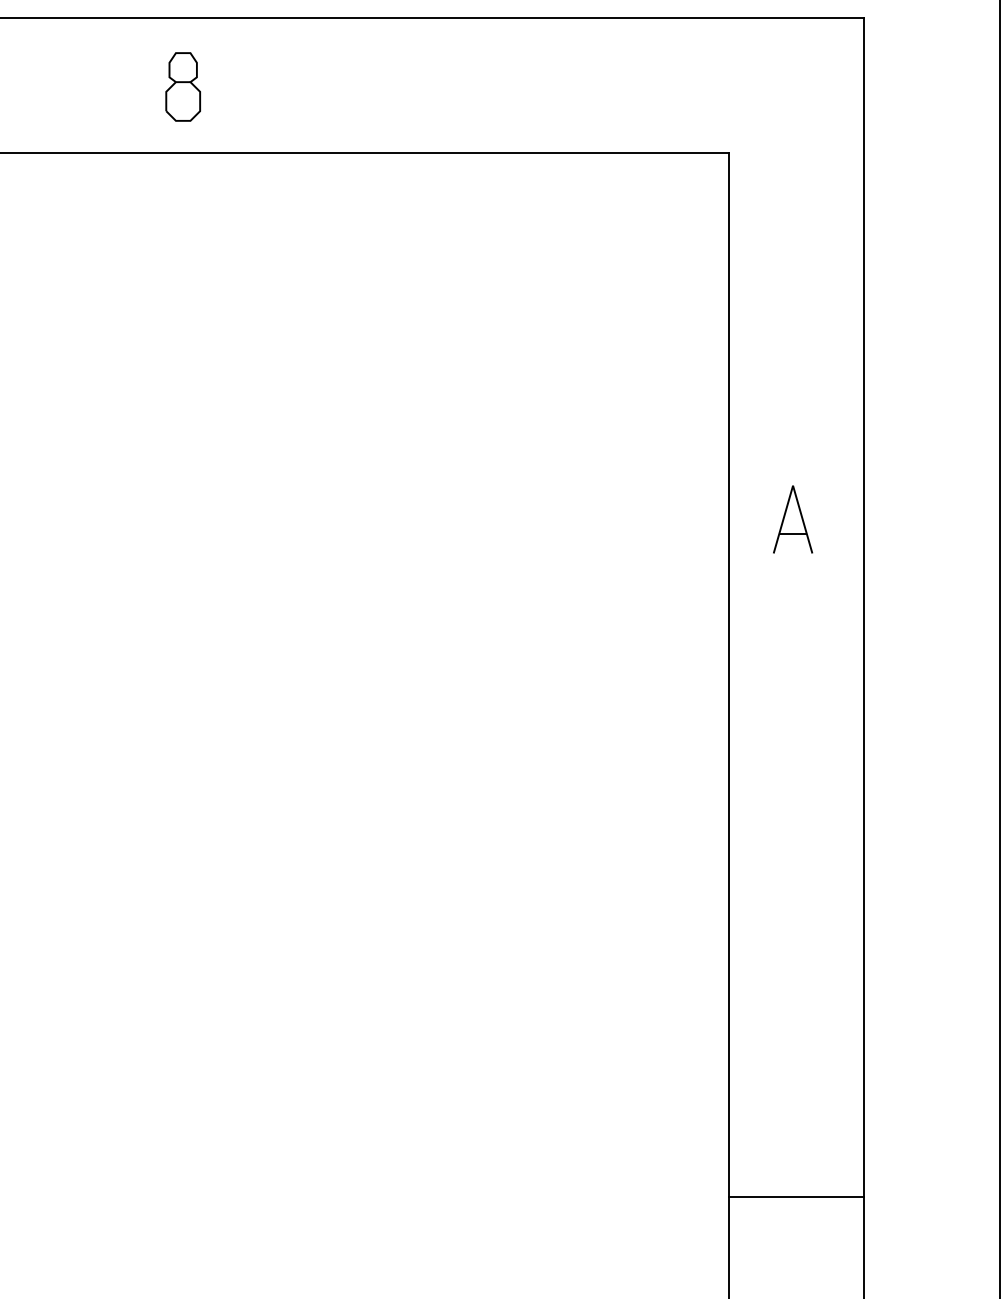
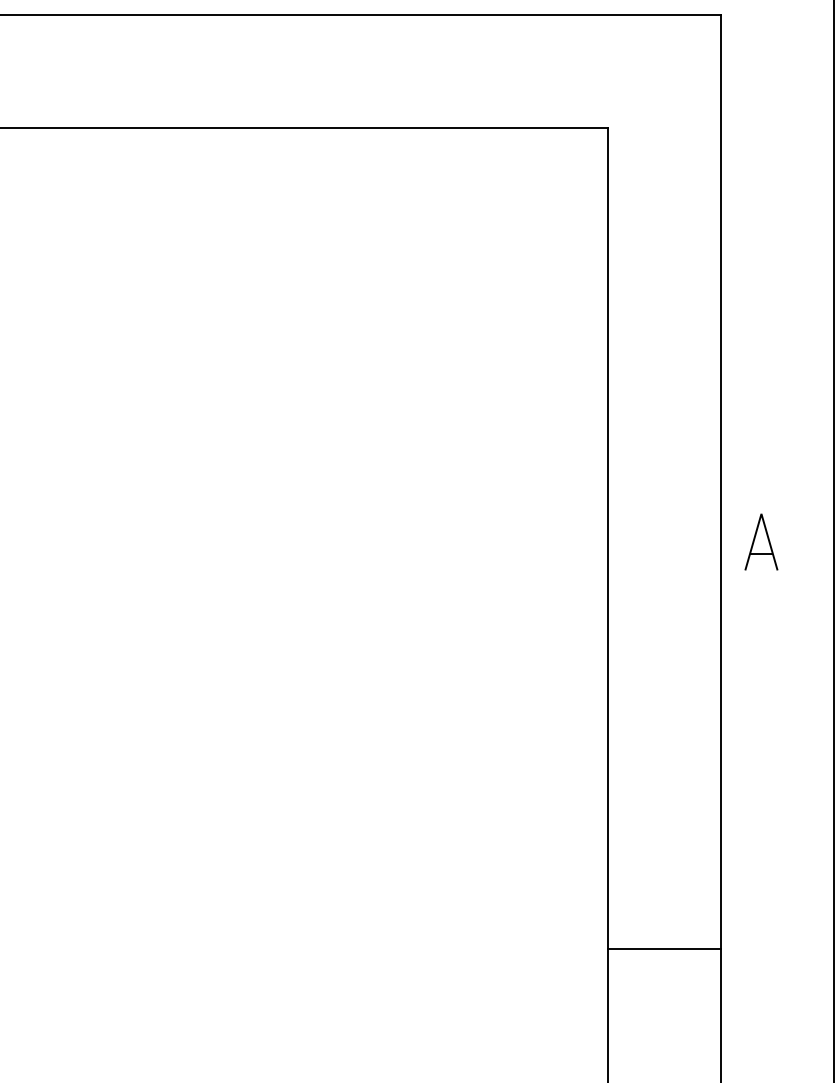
part: (182, 87) -> (152, 72), removed
part: (793, 518) -> (761, 541), moved
line: (795, 1196) -> (663, 948), moved

